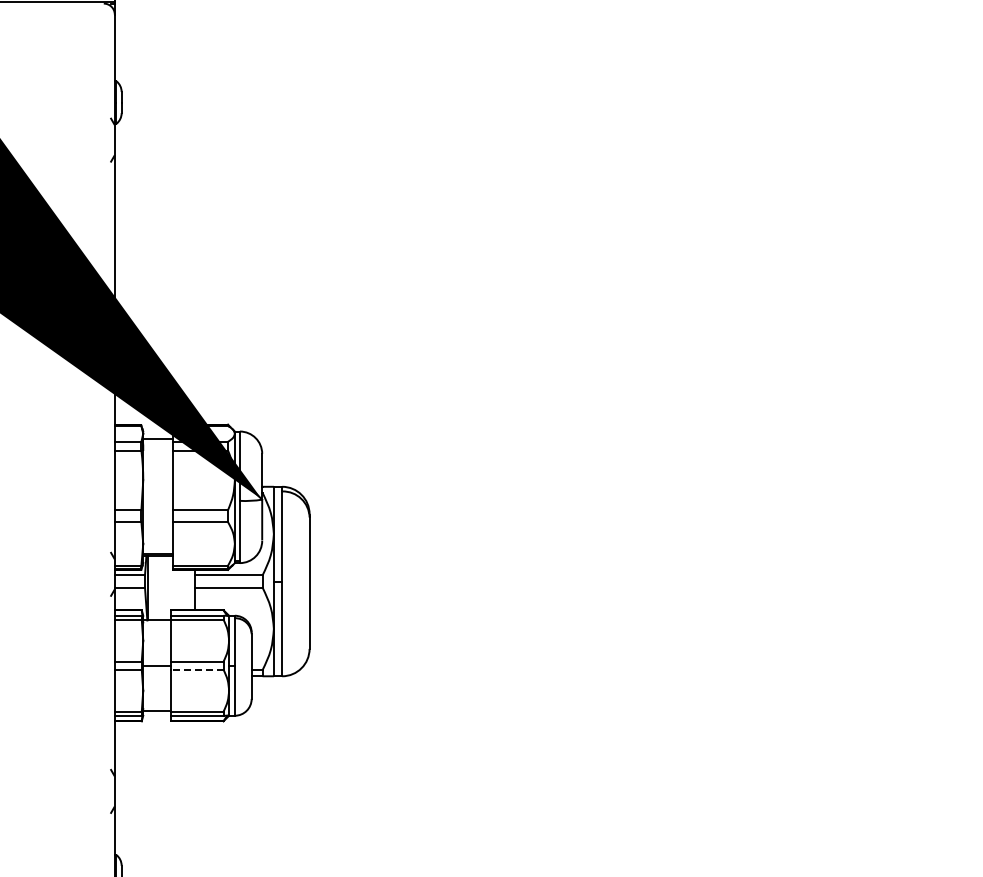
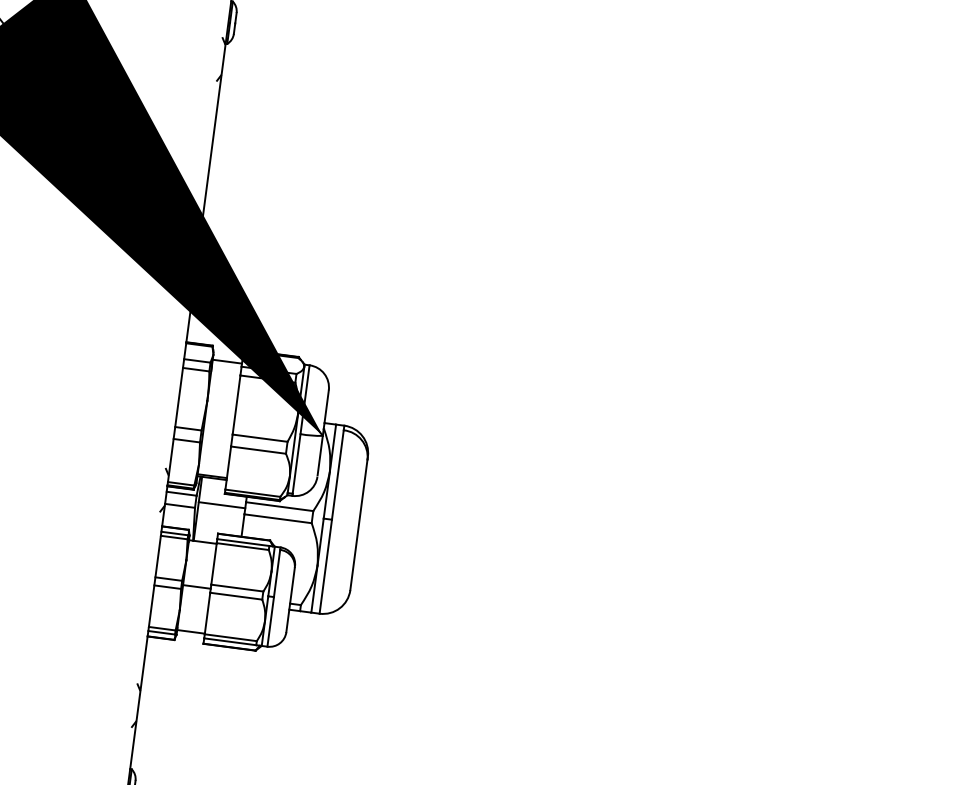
line: (170, 581) -> (221, 505), added
line: (196, 669) -> (235, 595), dashed -> solid

